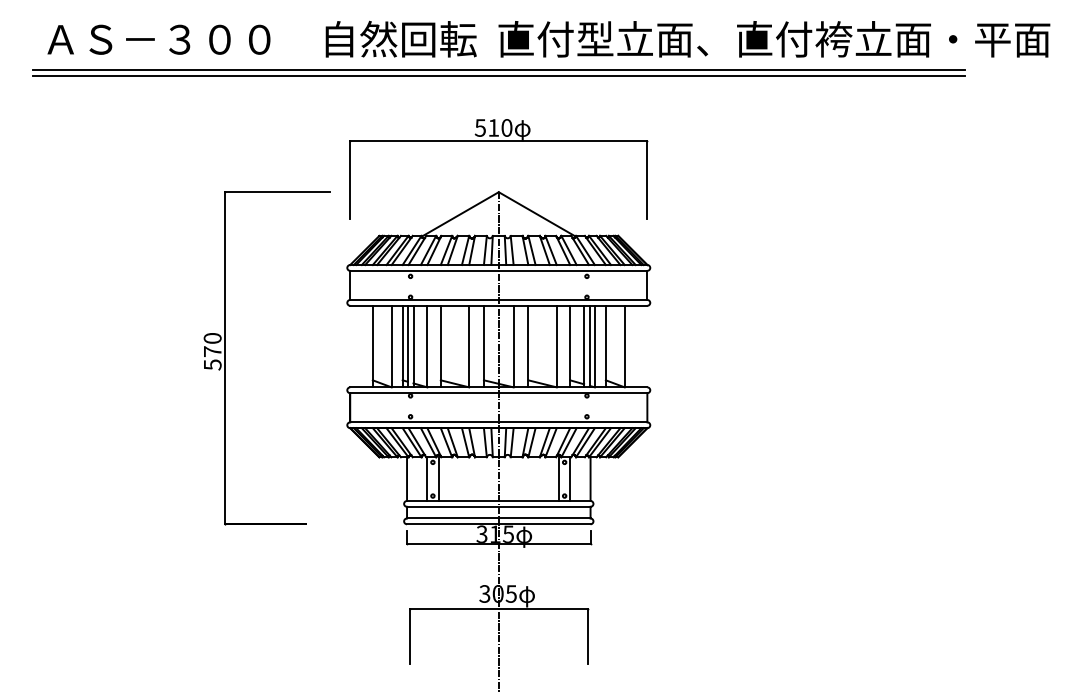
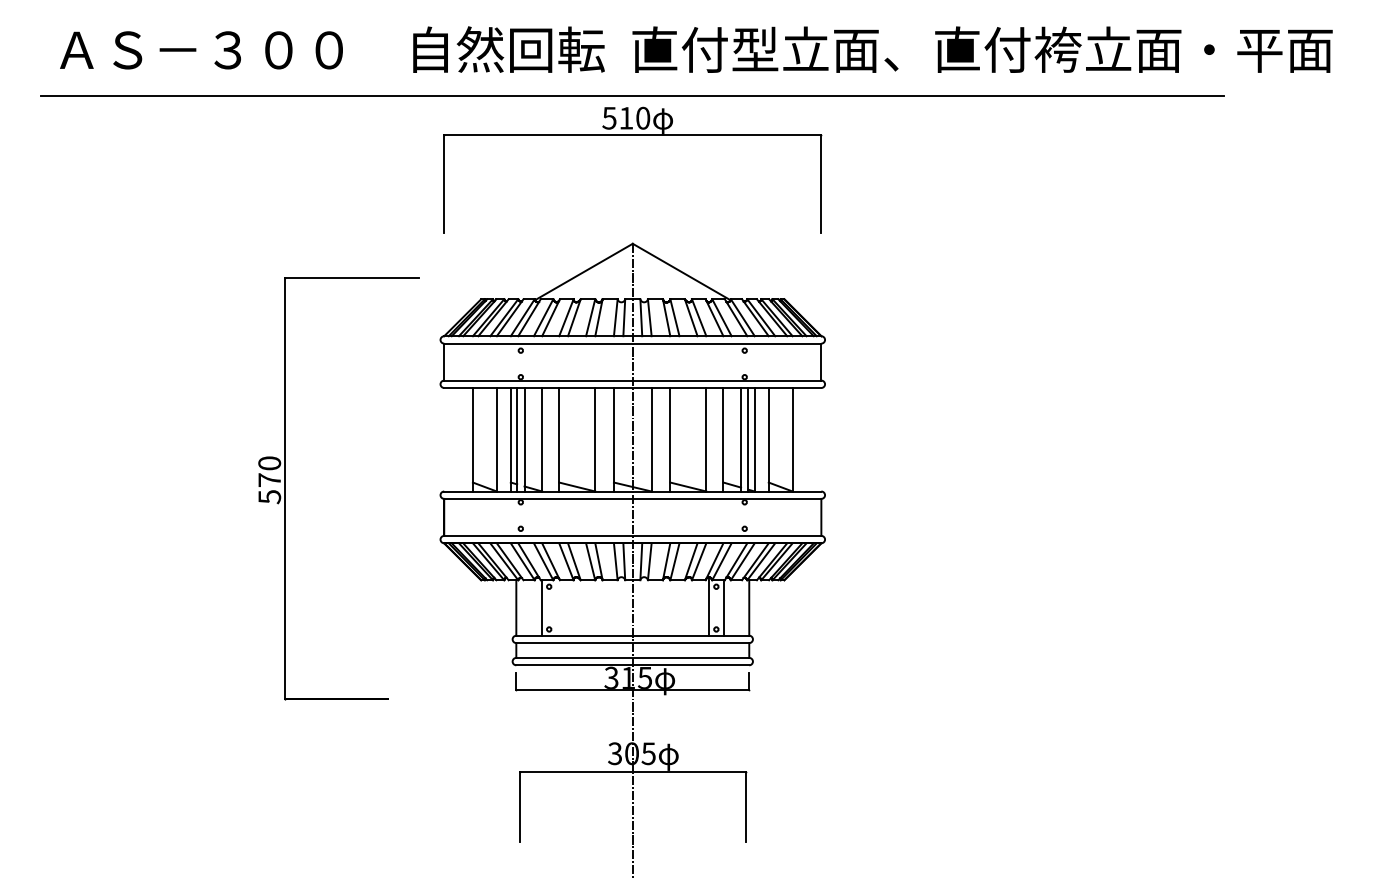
line: (498, 69) -> (632, 88), removed
part: (498, 141) -> (632, 135), moved
part: (225, 358) -> (285, 488), moved
line: (438, 478) -> (556, 607), removed

